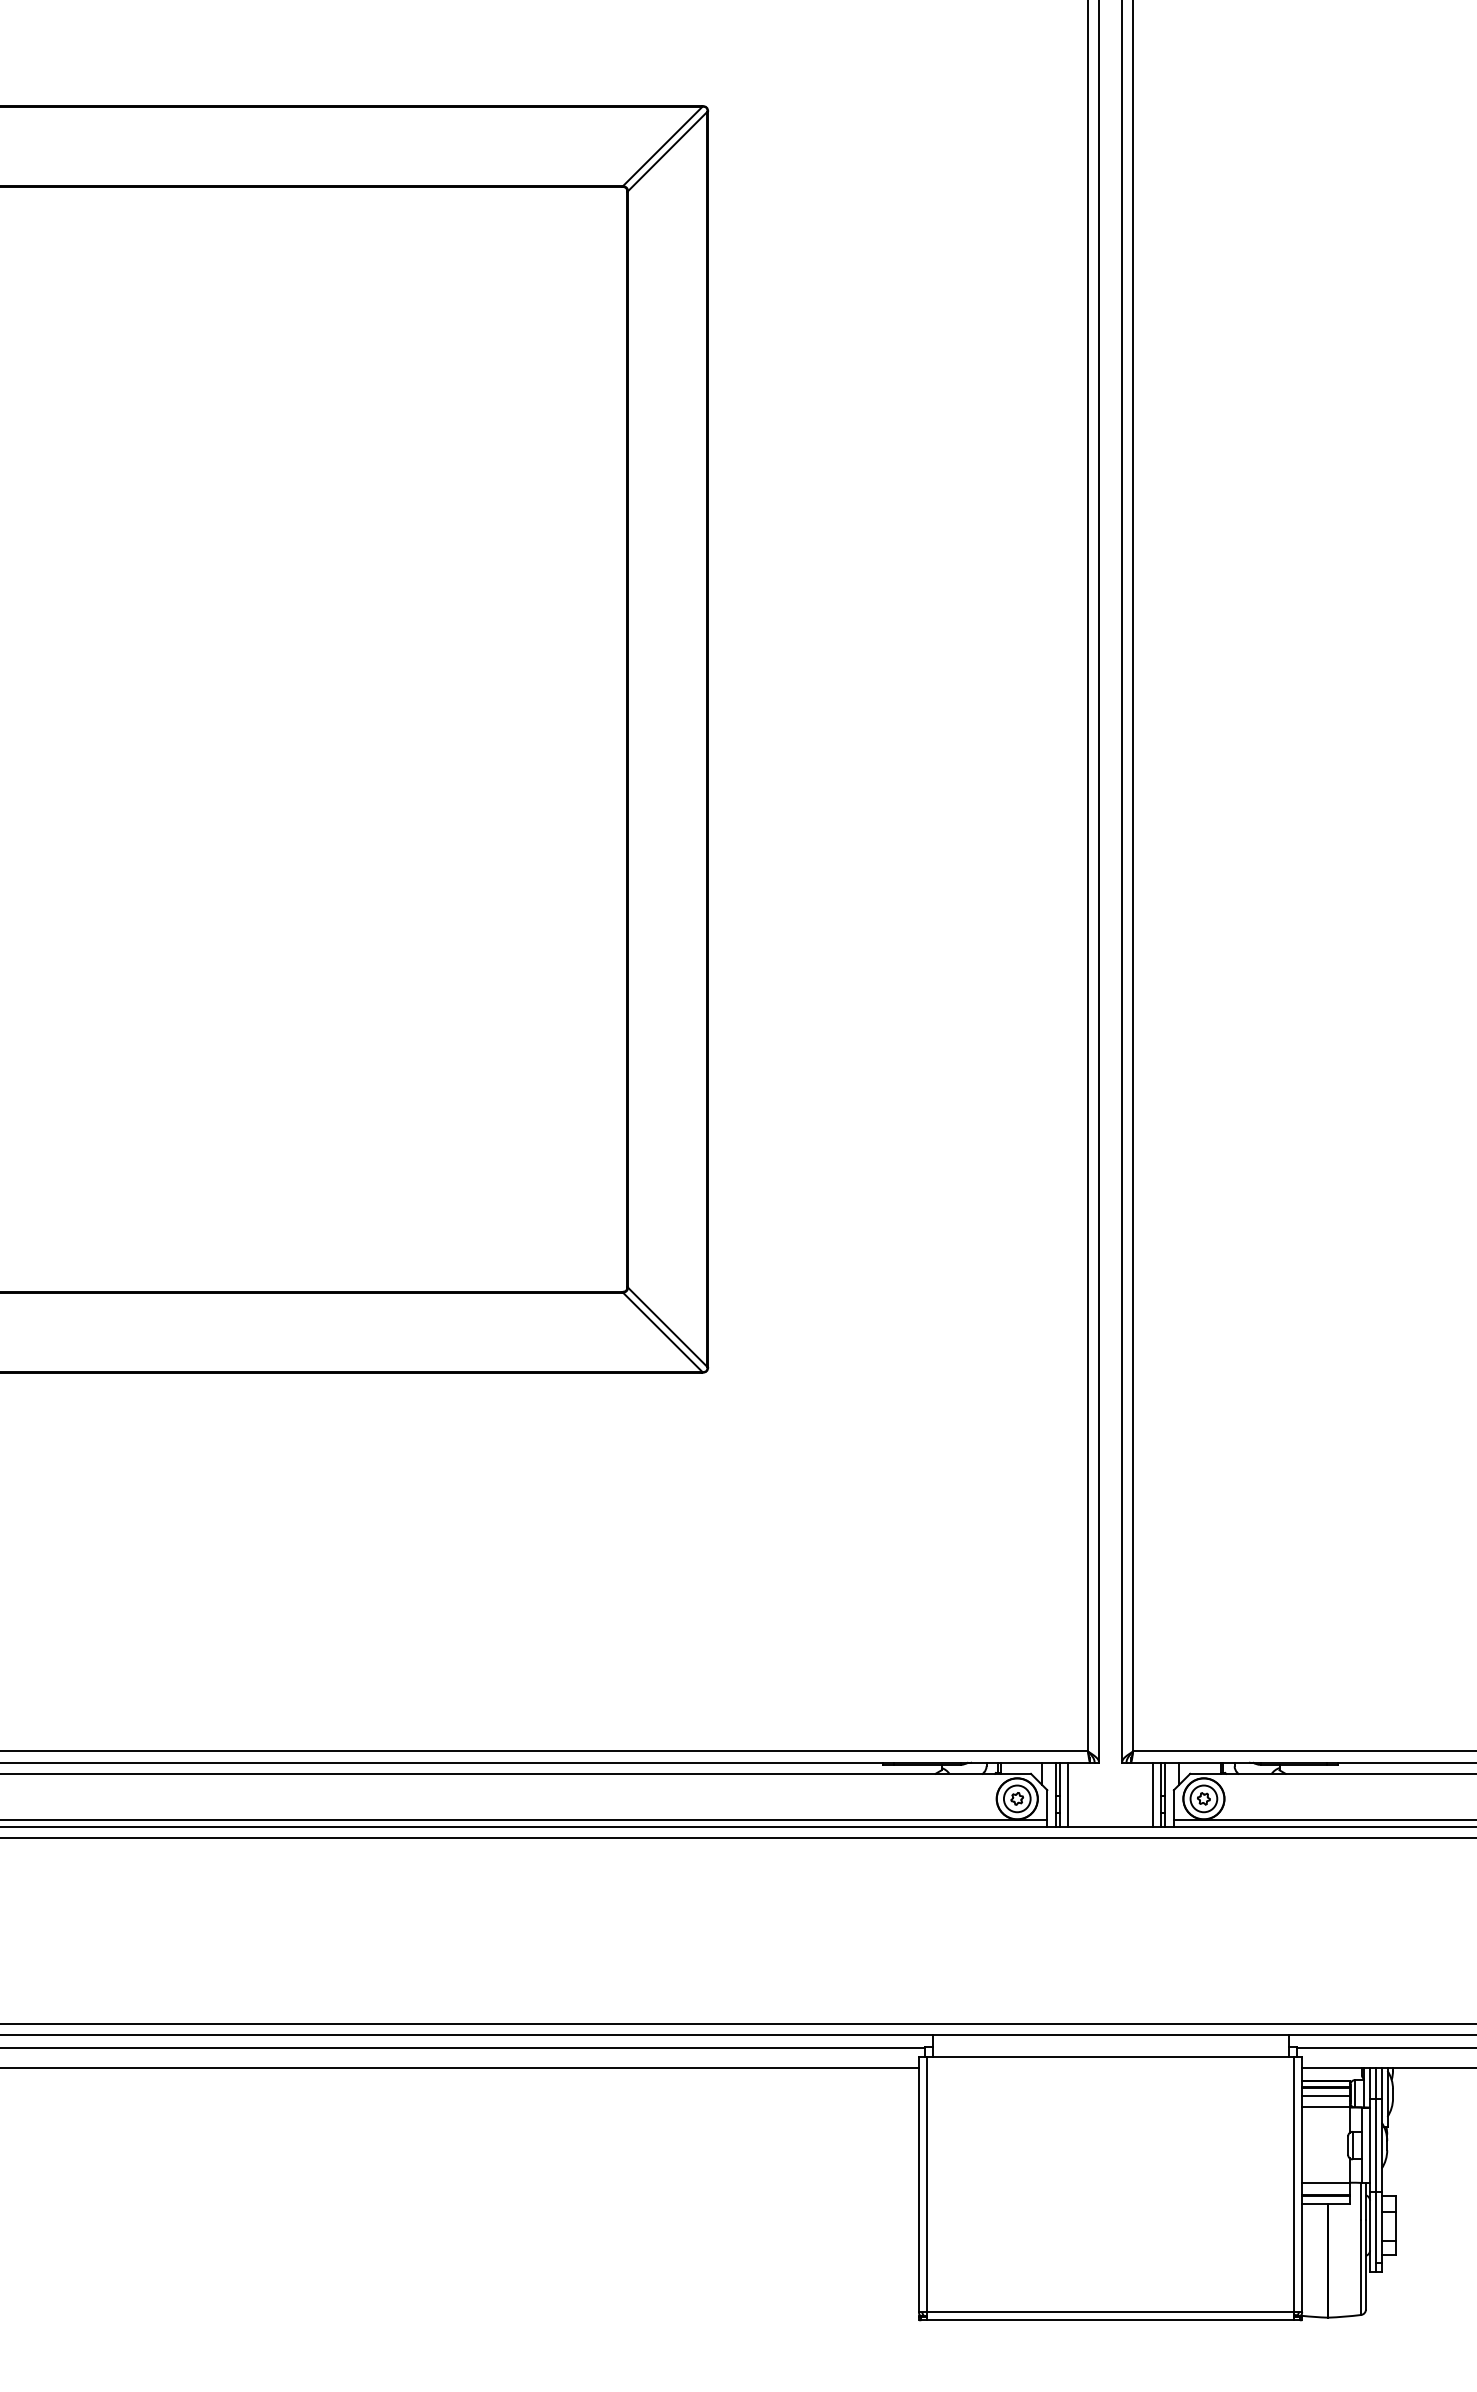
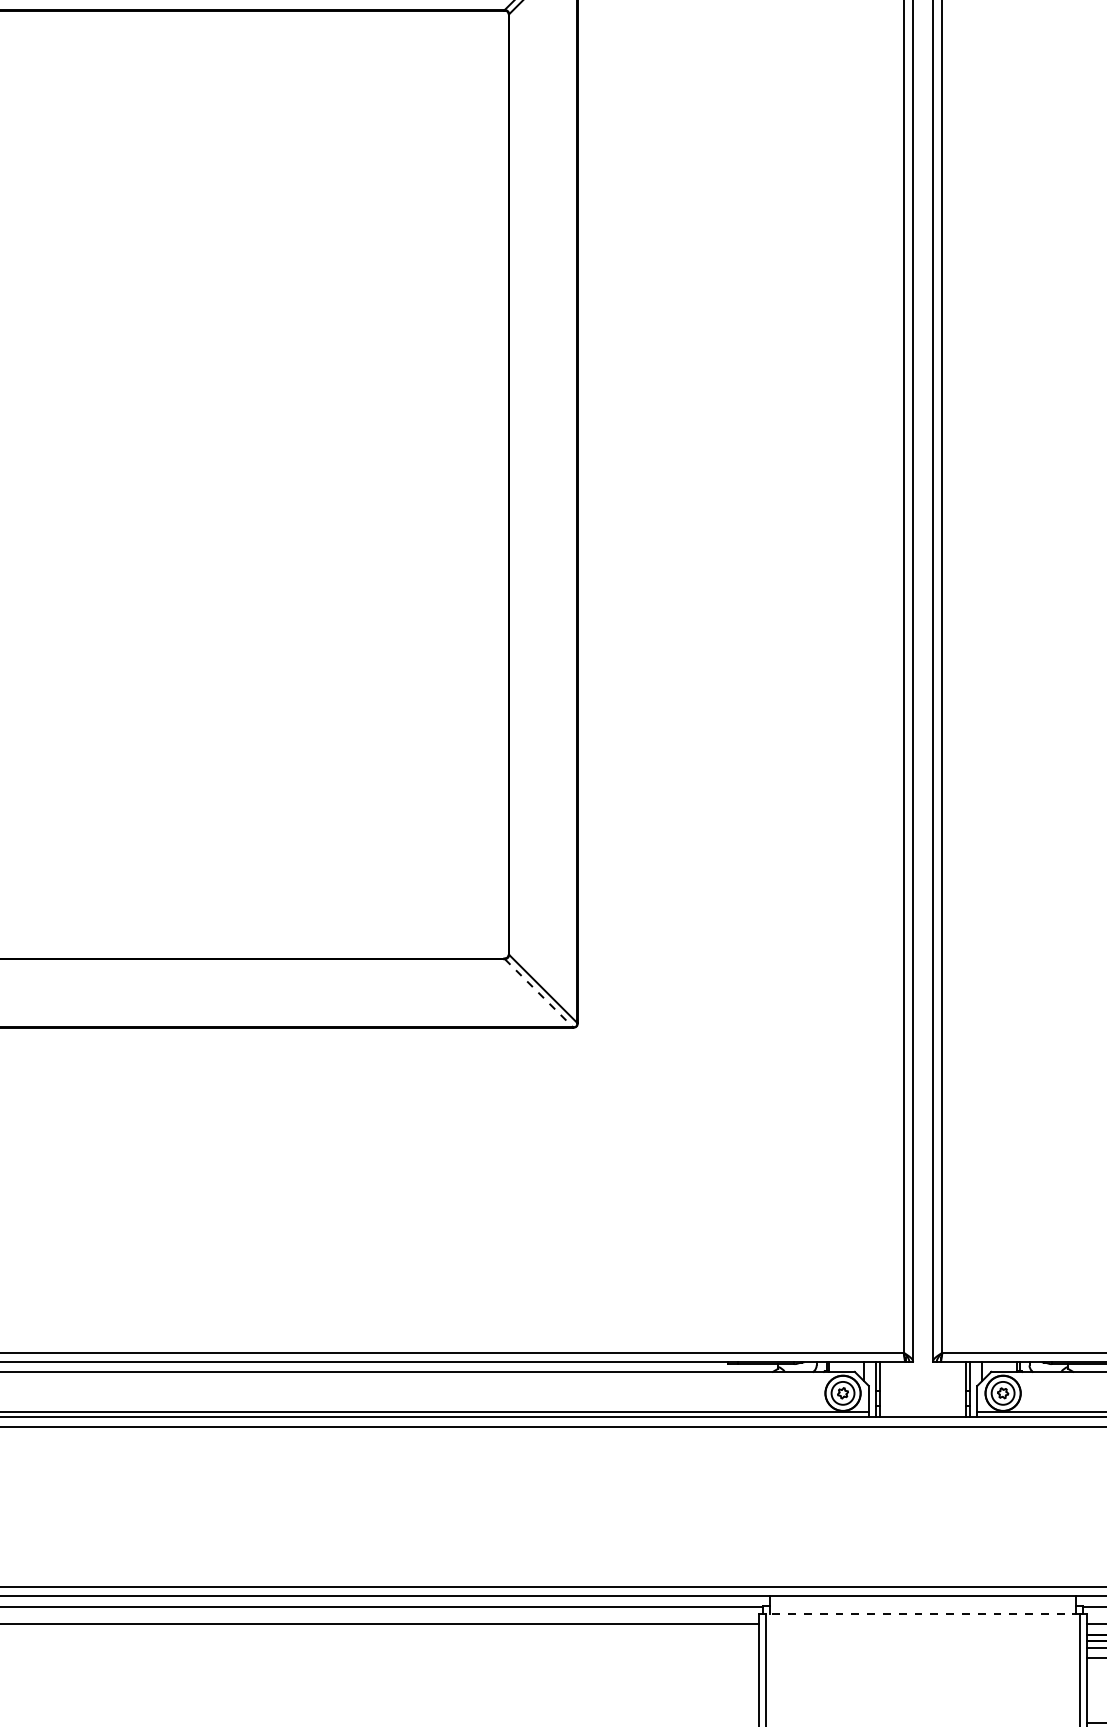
line: (663, 1332) -> (539, 993), solid -> dashed
line: (1068, 1794) -> (886, 1389), removed
line: (1152, 1794) -> (959, 1389), removed
line: (1110, 2056) -> (922, 1614), solid -> dashed

